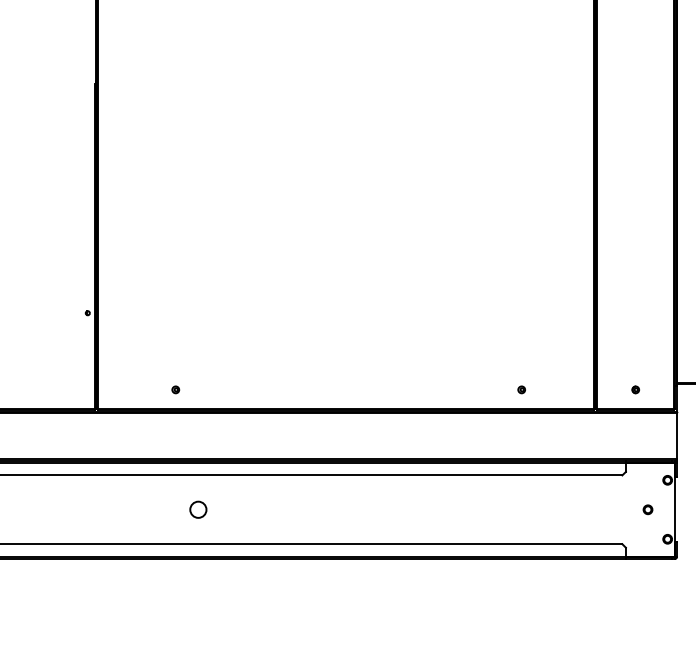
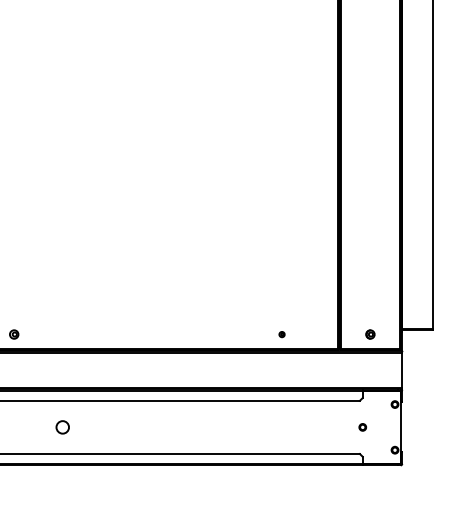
part: (175, 389) -> (14, 334), size x1.6
part: (635, 389) -> (370, 334), size x1.6
circle: (198, 509) -> (62, 427), moved
part: (647, 509) -> (362, 427), moved

